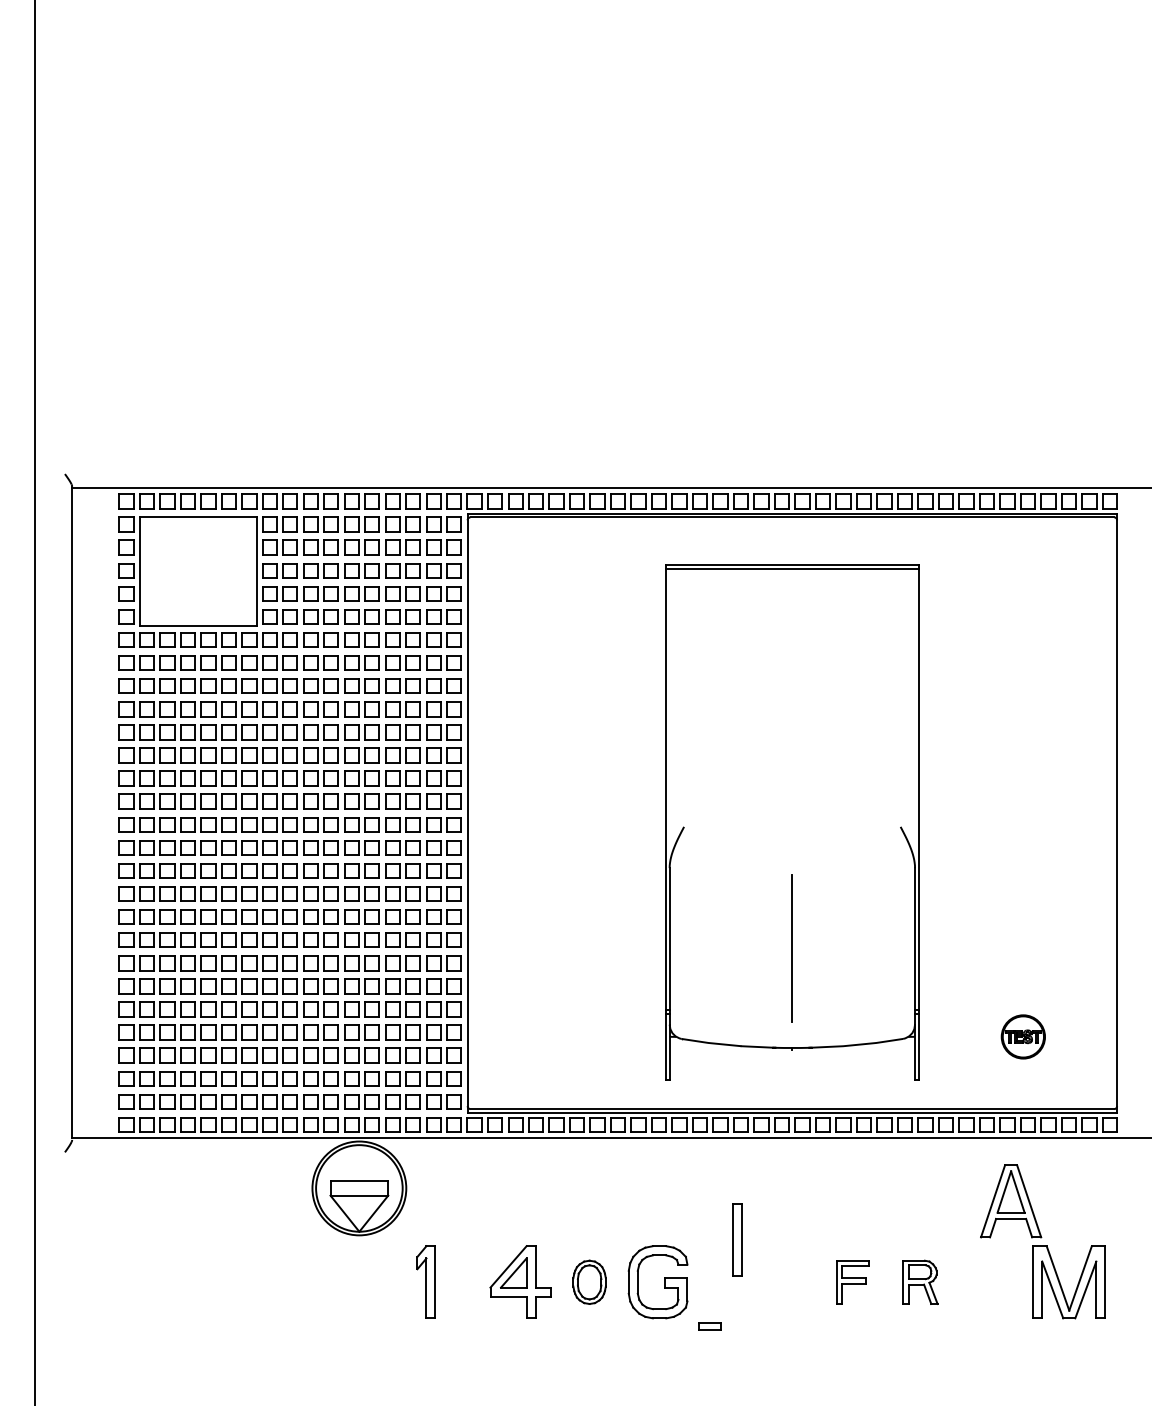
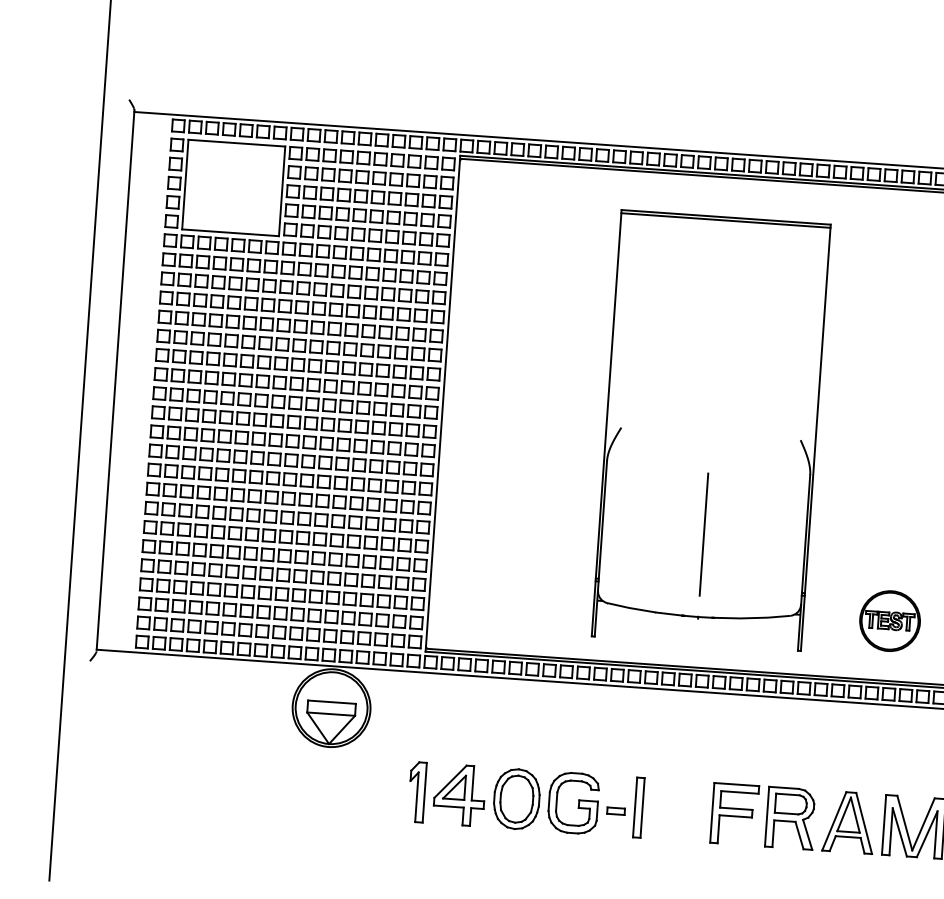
part: (1023, 1036) -> (890, 620), size x1.67
part: (1011, 1201) -> (849, 822), moved
part: (737, 1239) -> (639, 807), moved
part: (425, 1281) -> (416, 791), moved
part: (852, 1281) -> (734, 813), size x1.67
part: (589, 1282) -> (516, 799), size x1.67
part: (920, 1282) -> (790, 818), size x1.67
part: (709, 1326) -> (615, 811), moved

